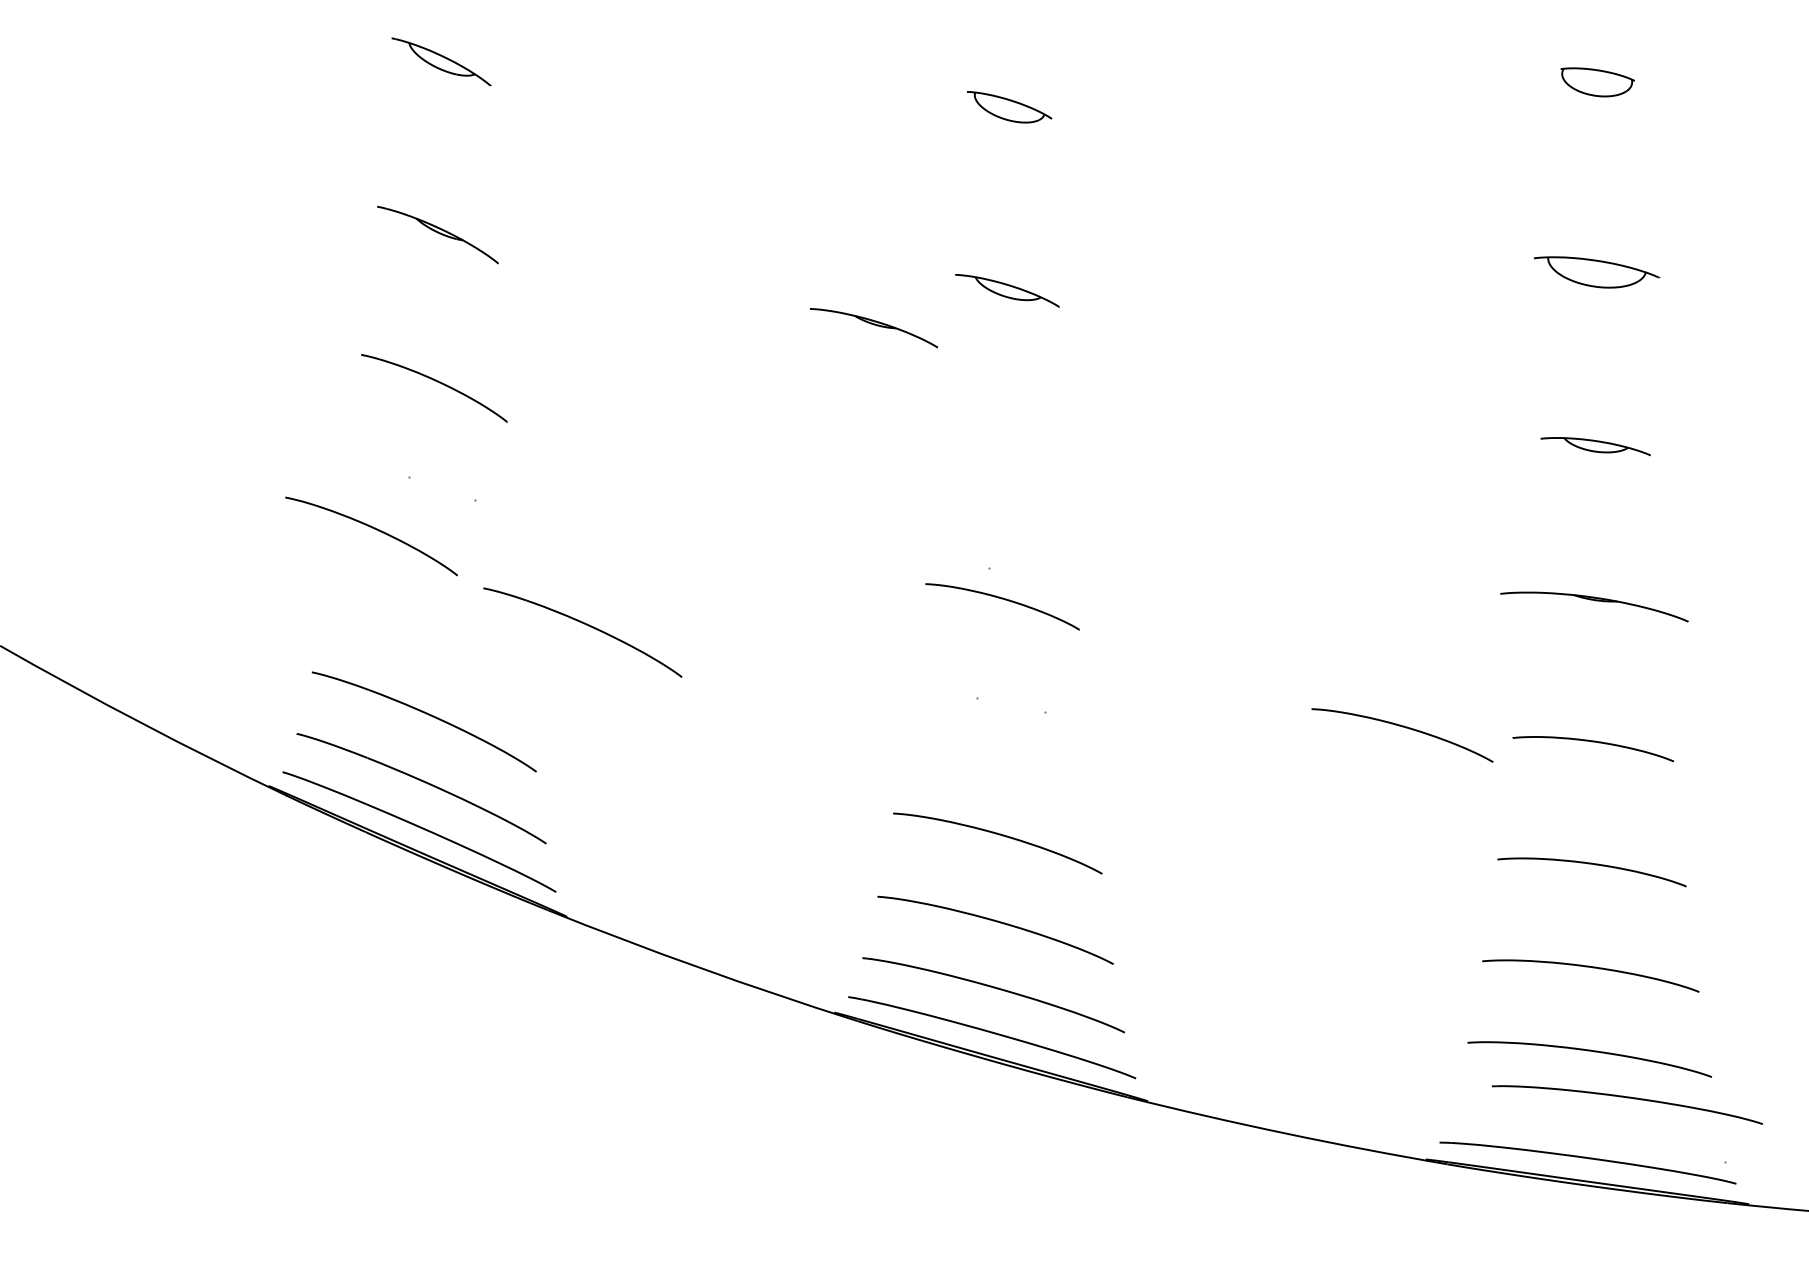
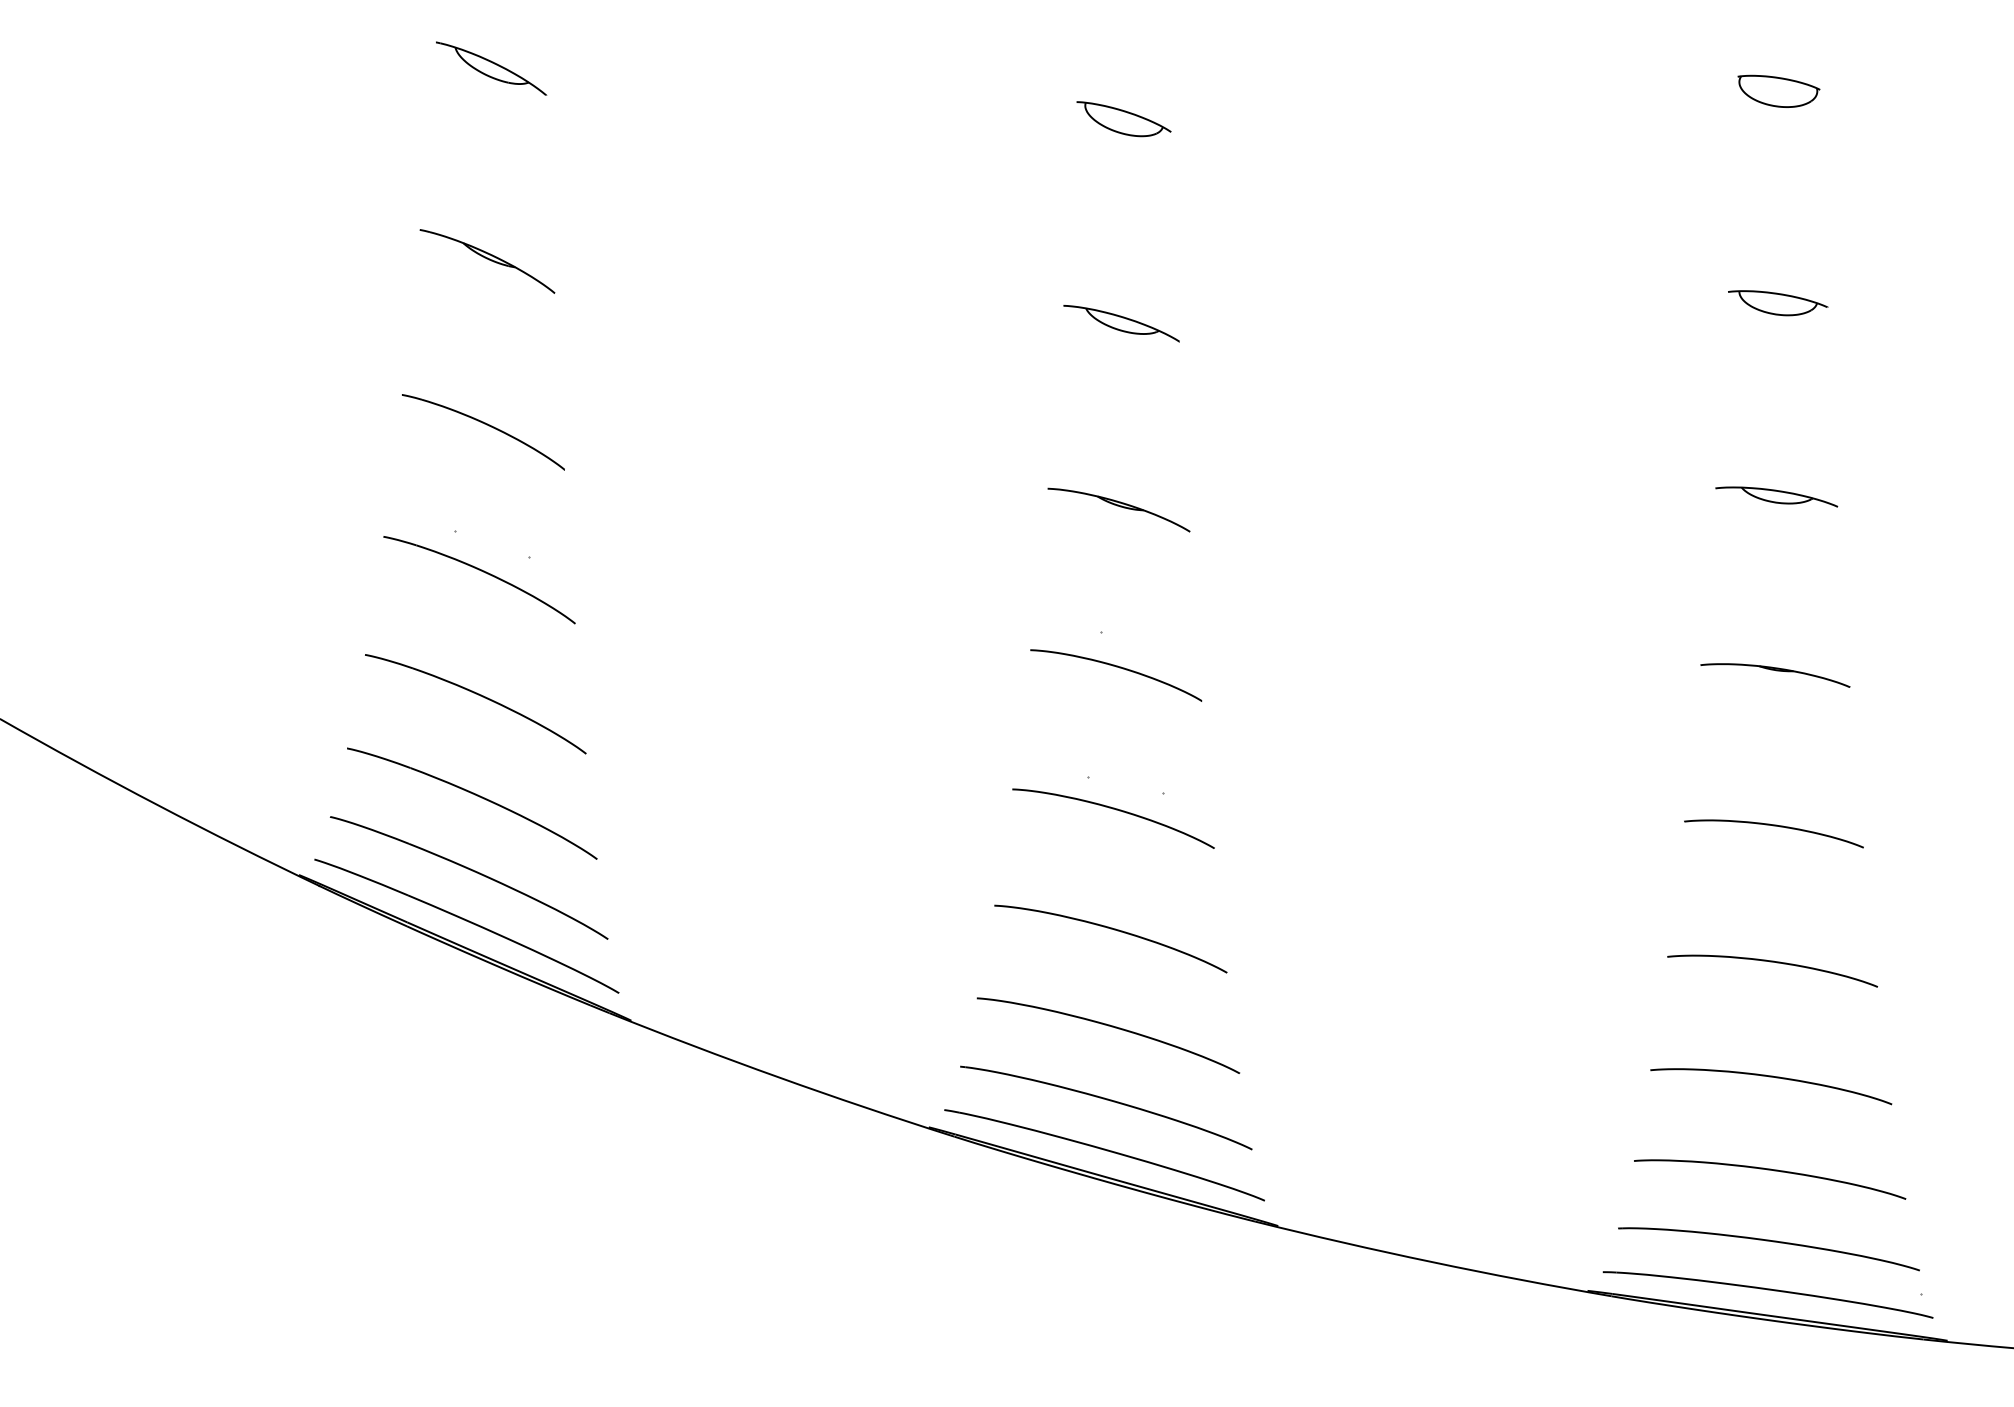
part: (1597, 272) -> (1778, 303), size x0.71
part: (873, 327) -> (1118, 509), moved
part: (375, 529) -> (483, 572), moved
part: (1594, 606) -> (1775, 675), size x0.71
part: (587, 625) -> (480, 696), moved
curve: (1405, 728) -> (1116, 810), moved
part: (1626, 1098) -> (1768, 1241), moved

